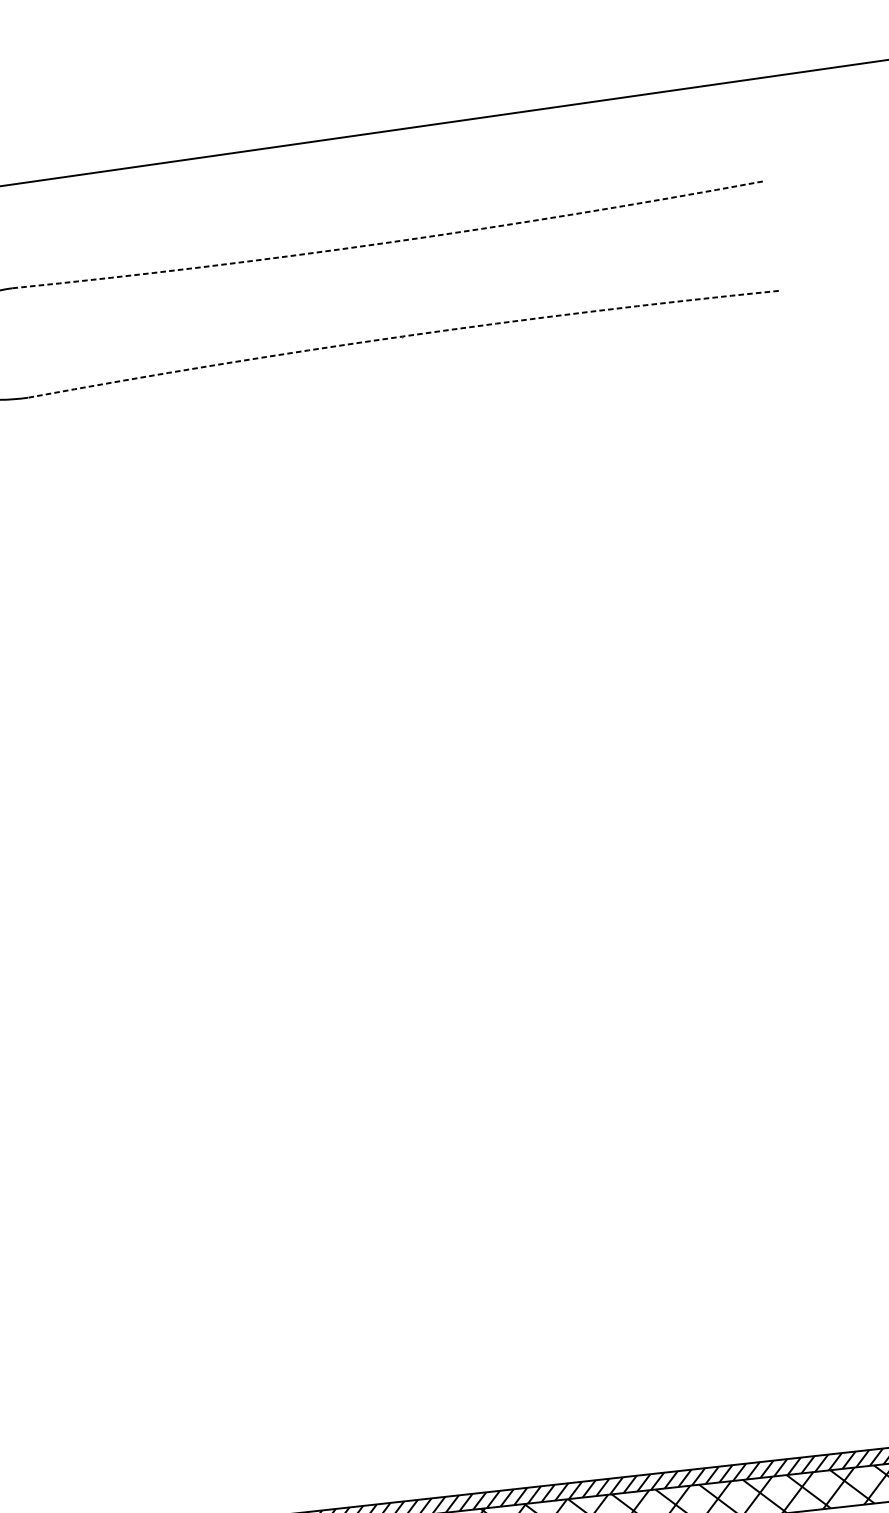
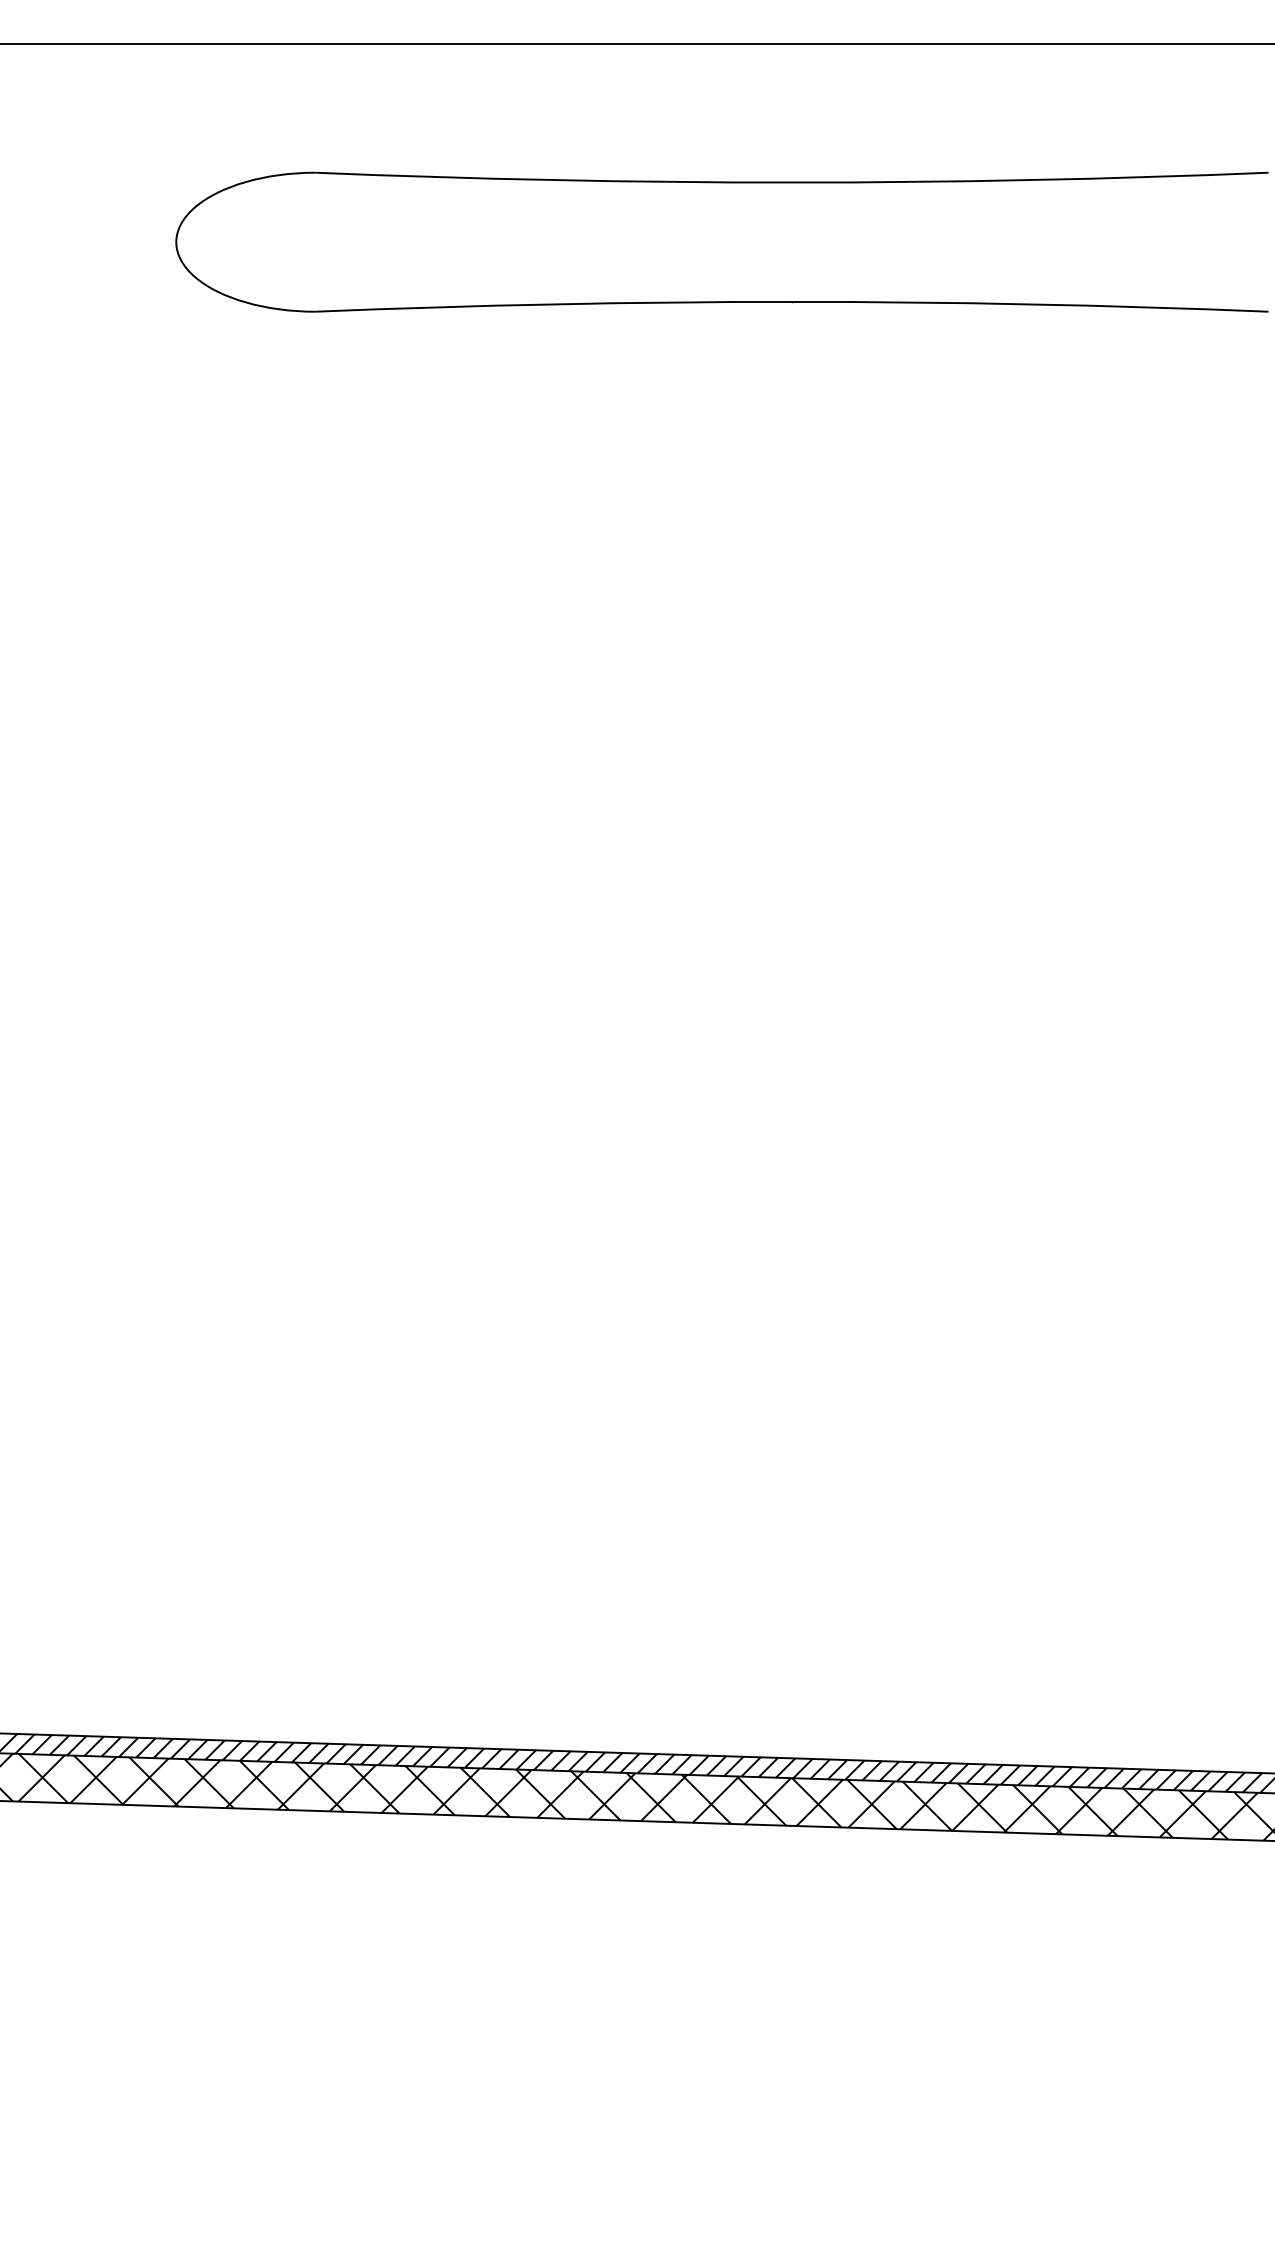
arc: (388, 242) -> (791, 182), dashed -> solid
arc: (402, 336) -> (791, 301), dashed -> solid

